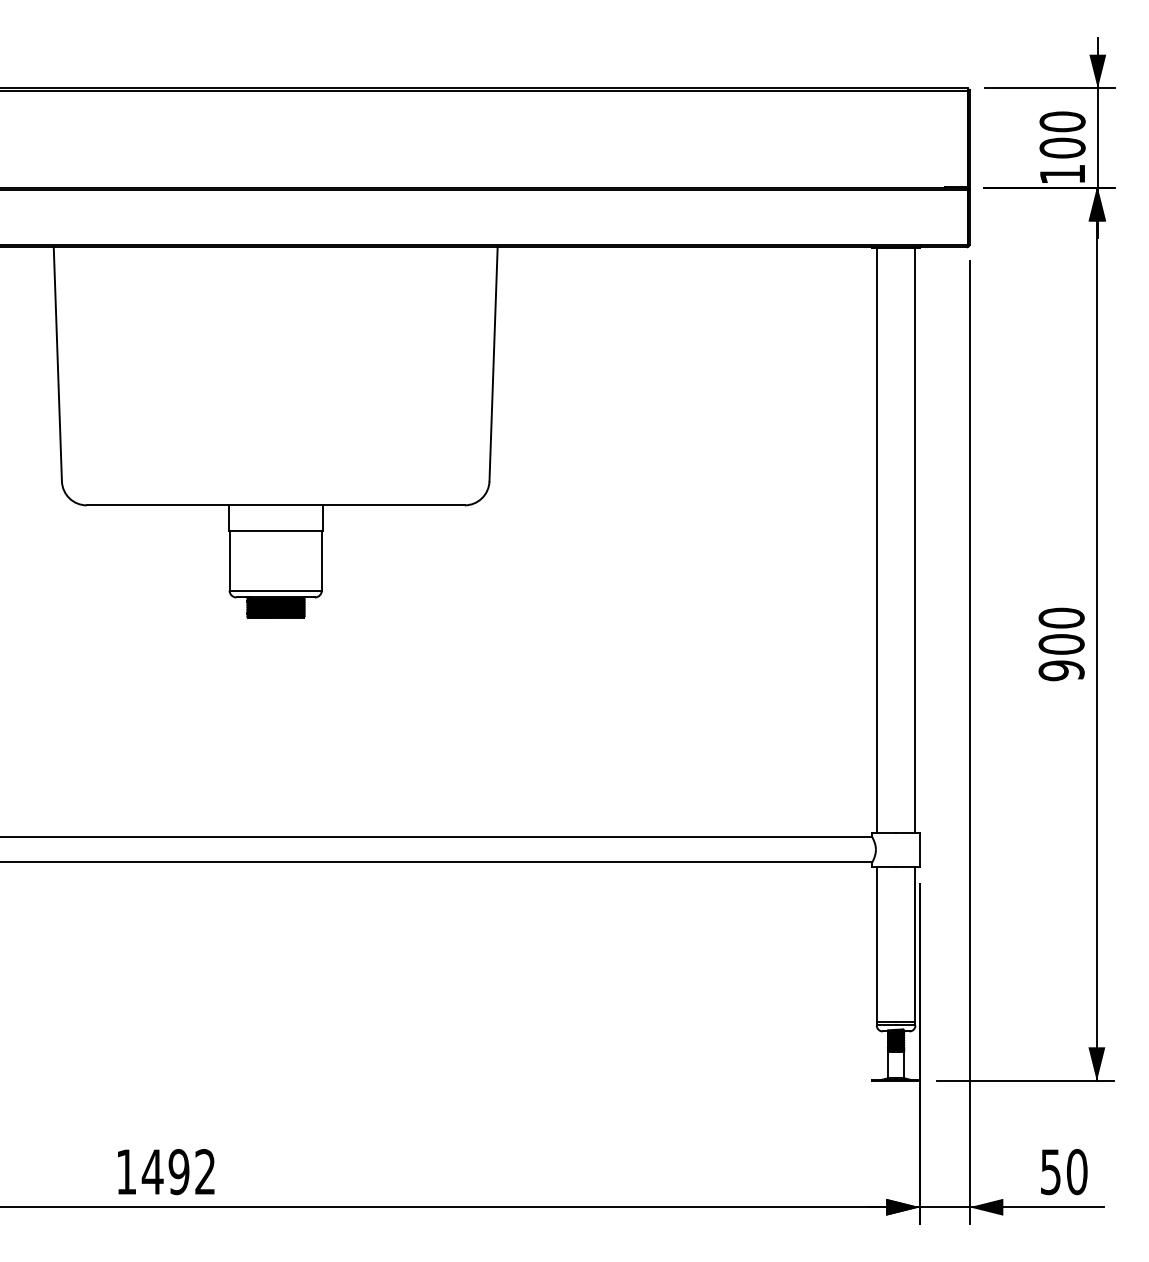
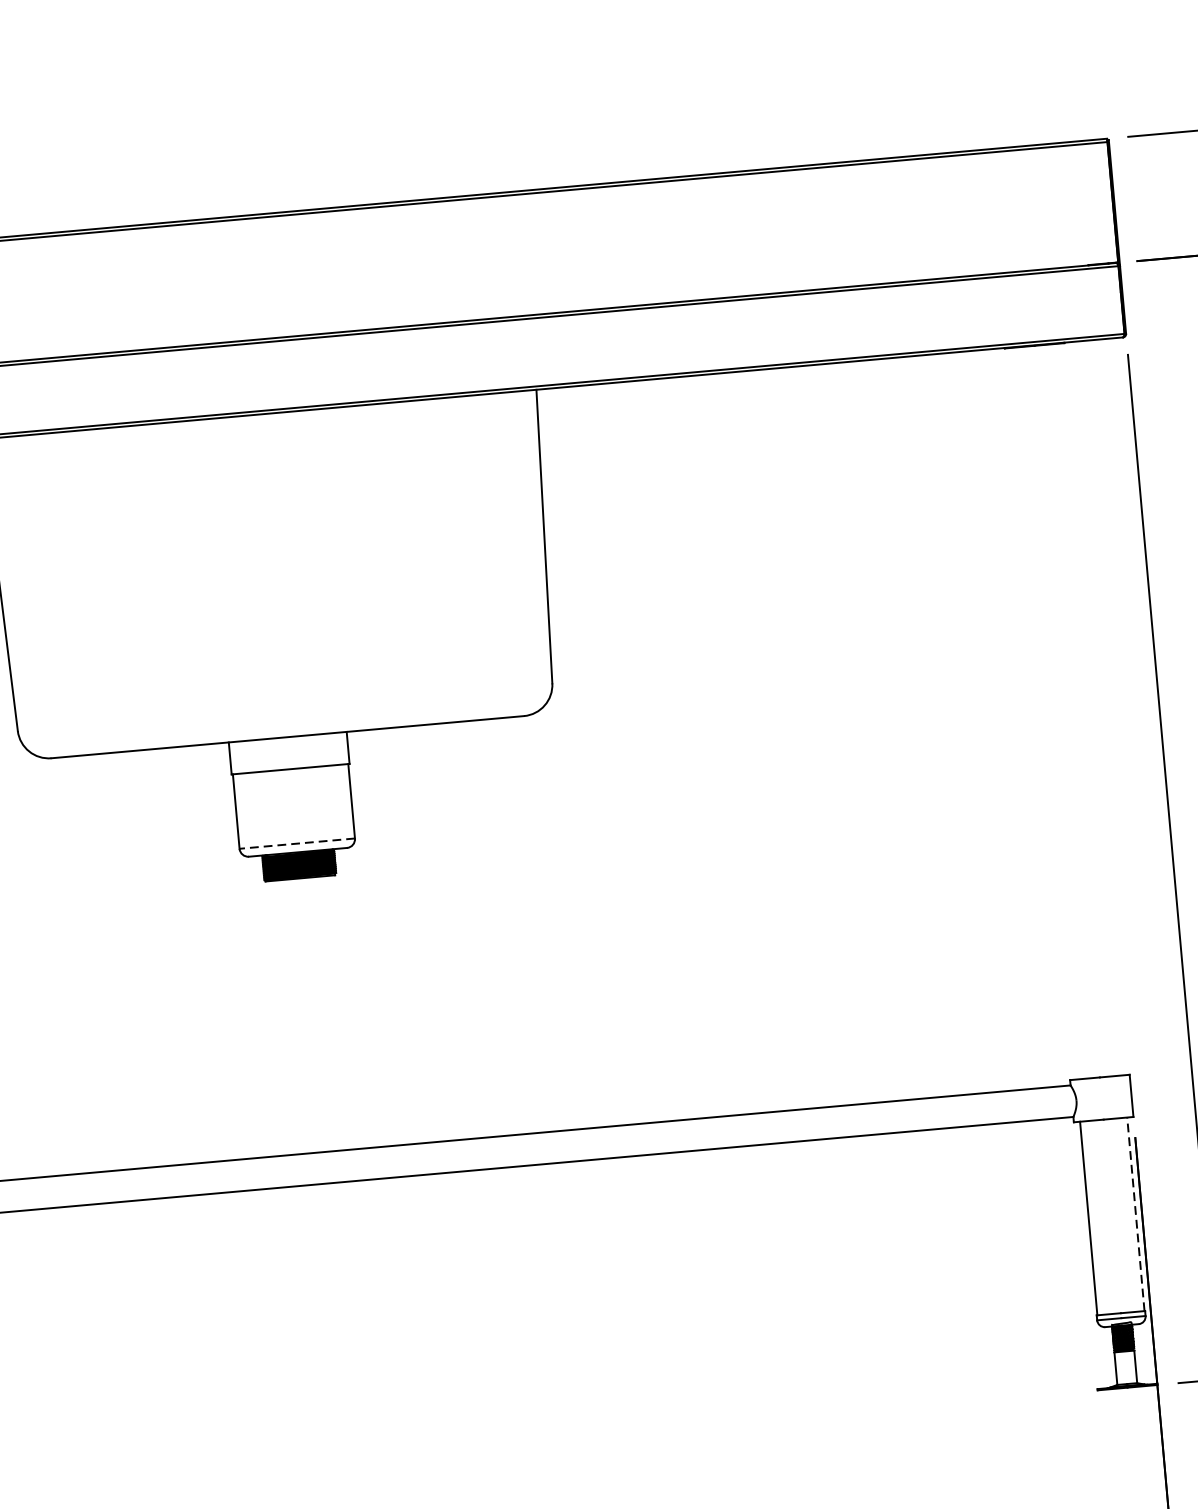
line: (877, 539) -> (1043, 712), removed
line: (914, 539) -> (1090, 708), removed
line: (275, 590) -> (296, 843), solid -> dashed
line: (914, 943) -> (1135, 1213), solid -> dashed

